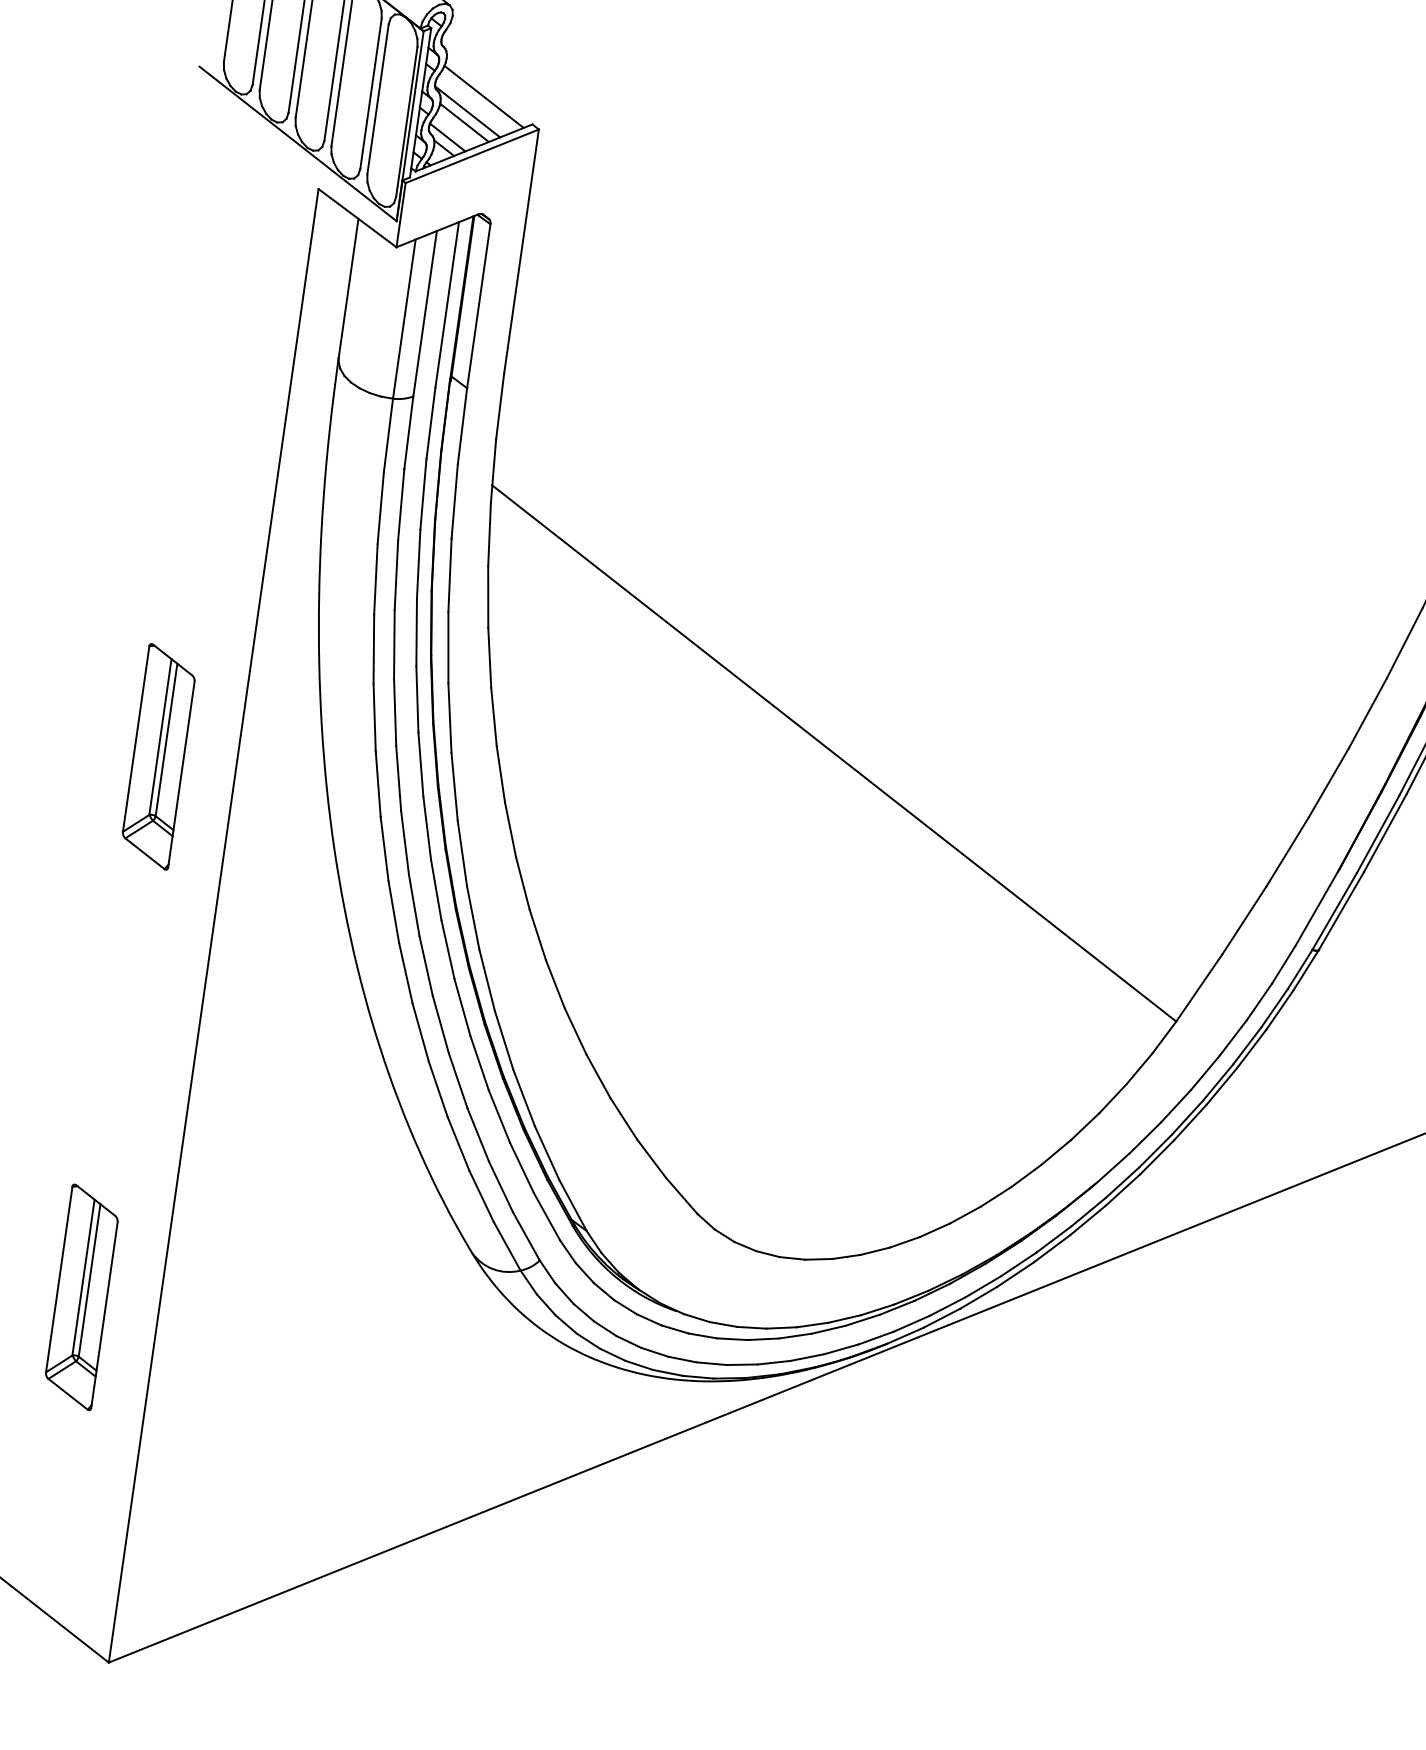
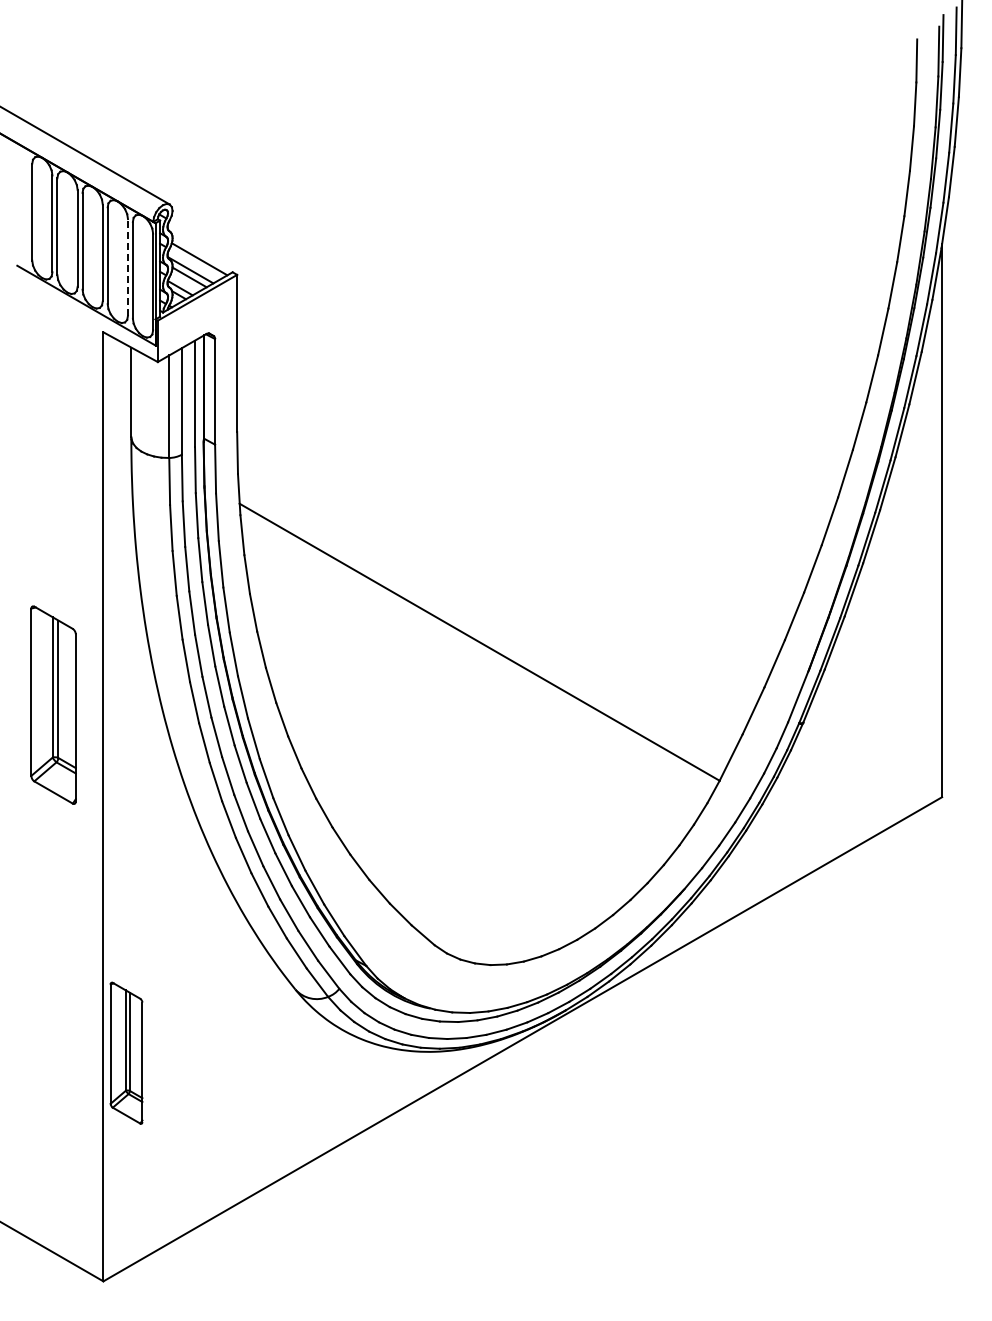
line: (370, 92) -> (127, 266), solid -> dashed
part: (158, 755) -> (53, 704), size x1.4
part: (81, 1296) -> (126, 1052), moved

